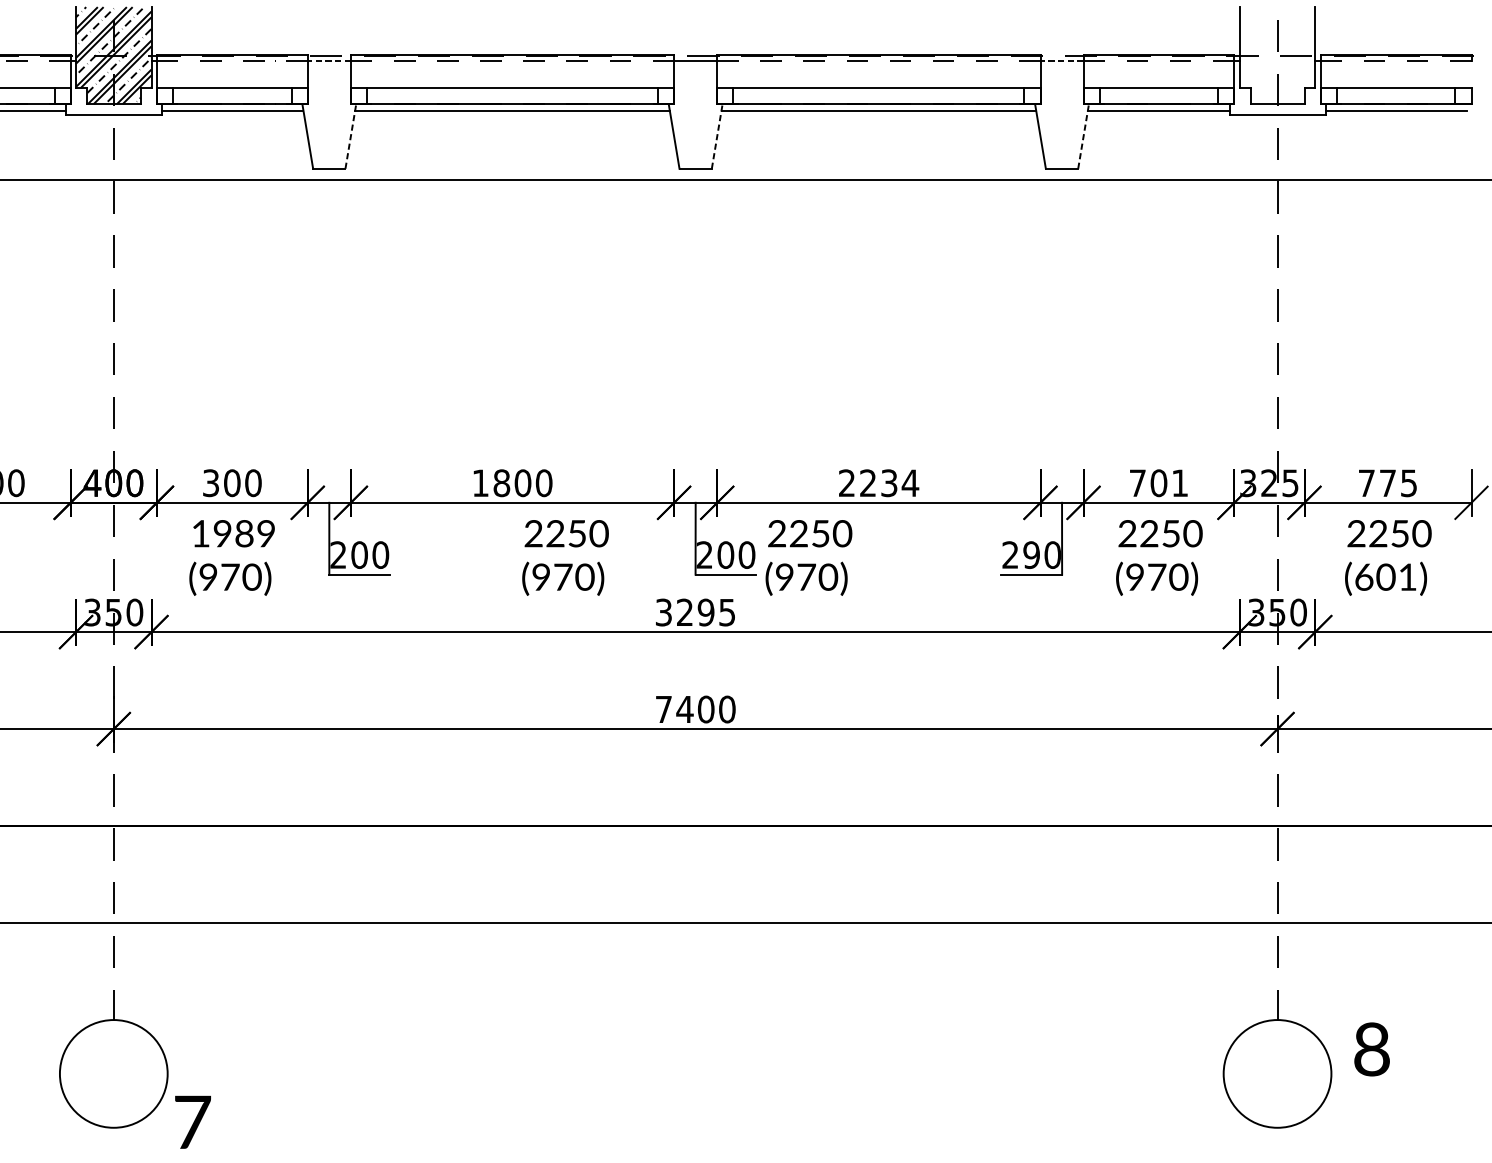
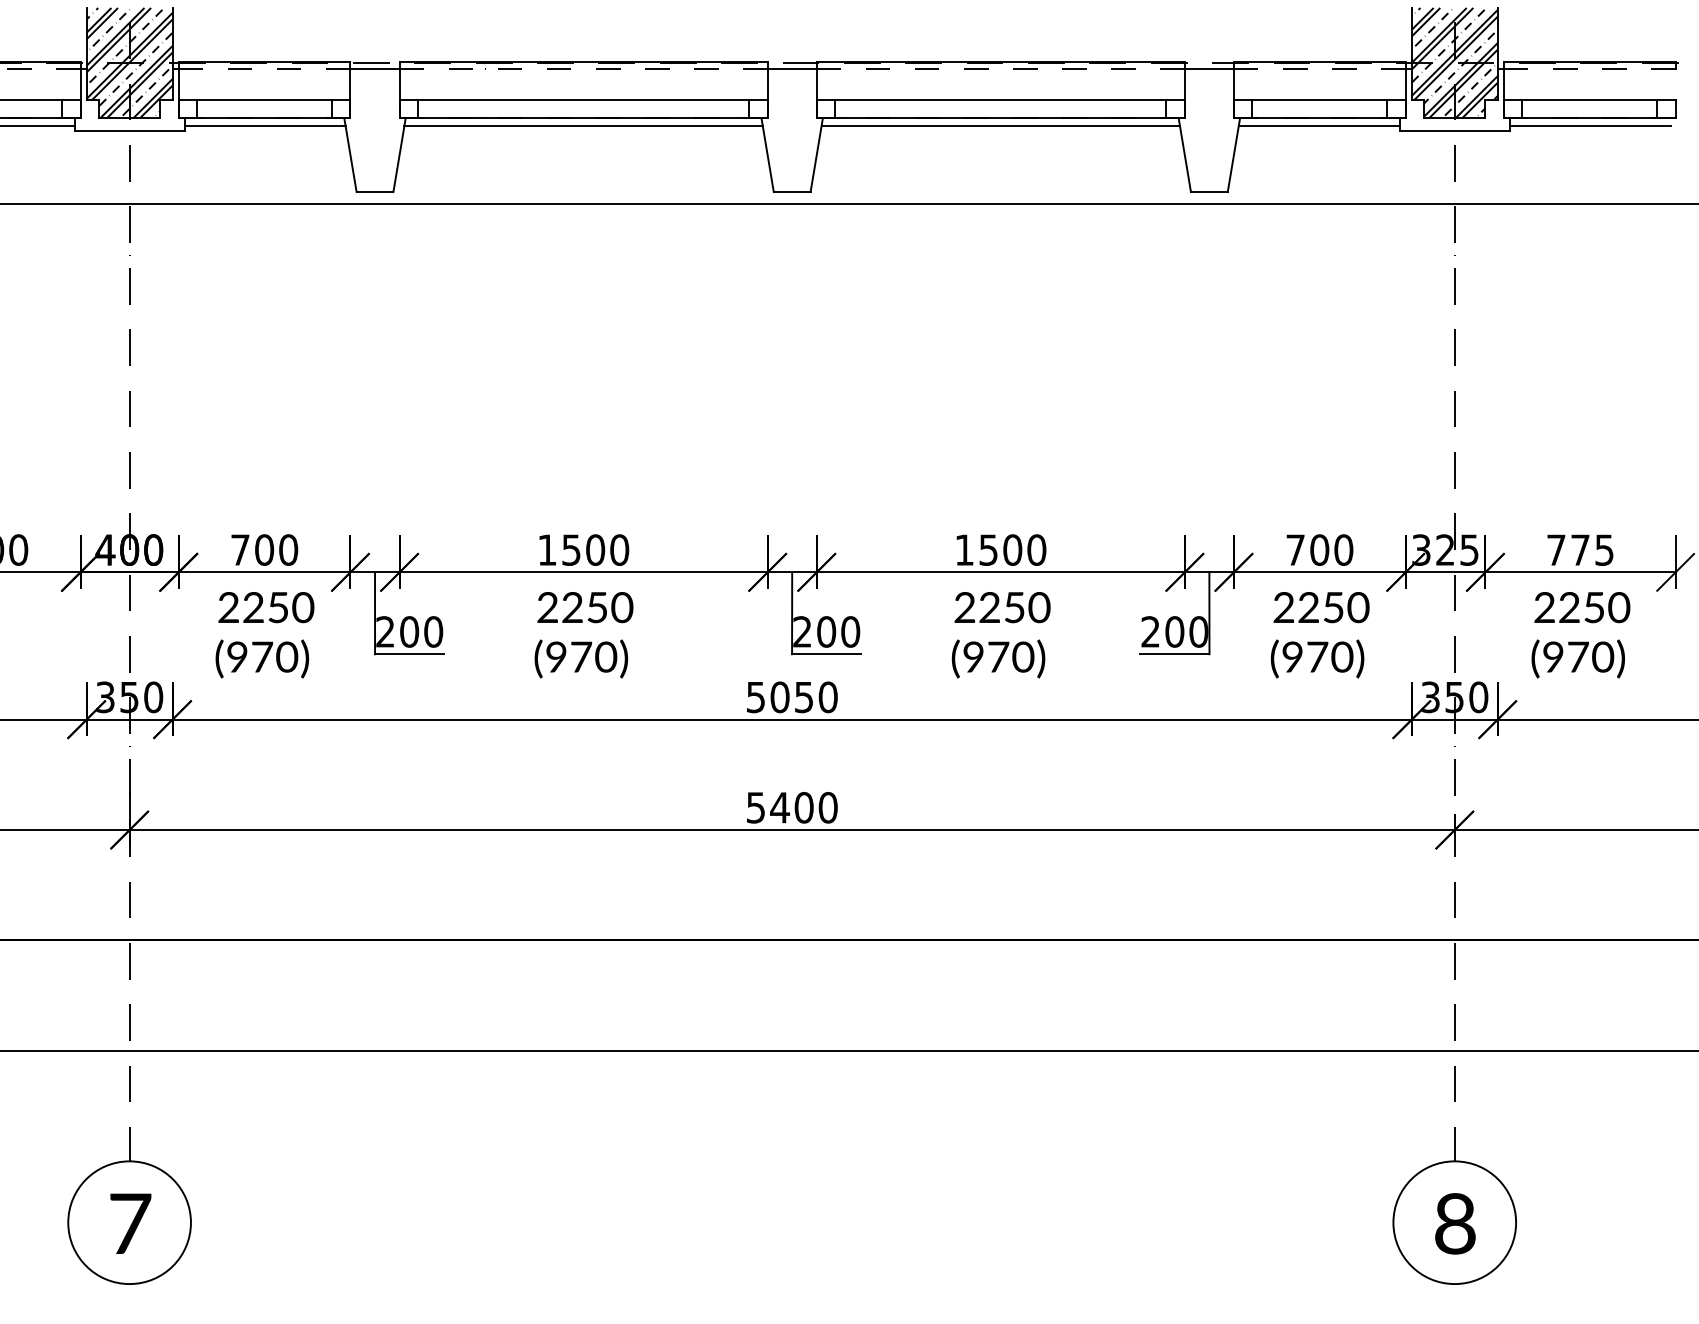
hatch: (1277, 55) -> (1454, 62), added
line: (329, 61) -> (375, 69), dashed -> solid
line: (1062, 61) -> (1209, 69), dashed -> solid
line: (350, 135) -> (399, 154), dashed -> solid
line: (717, 135) -> (816, 154), dashed -> solid
line: (1084, 135) -> (1234, 154), dashed -> solid
text: (211, 482) -> (240, 549), 300 -> 700
text: (501, 482) -> (571, 549), 1800 -> 1500
text: (878, 482) -> (1000, 549), 2234 -> 1500
text: (1179, 482) -> (1343, 549), 701 -> 700
text: (234, 533) -> (266, 607), 1989 -> 2250
text: (1031, 554) -> (1174, 631), 290 -> 200
text: (565, 558) -> (583, 635), moved
text: (808, 558) -> (1000, 635), moved
text: (1386, 576) -> (1578, 656), (601) -> (970)
text: (695, 612) -> (792, 697), 3295 -> 5050
text: (663, 709) -> (755, 807), 7400 -> 5400
text: (1372, 1049) -> (1455, 1223), moved
text: (192, 1122) -> (130, 1223), moved

